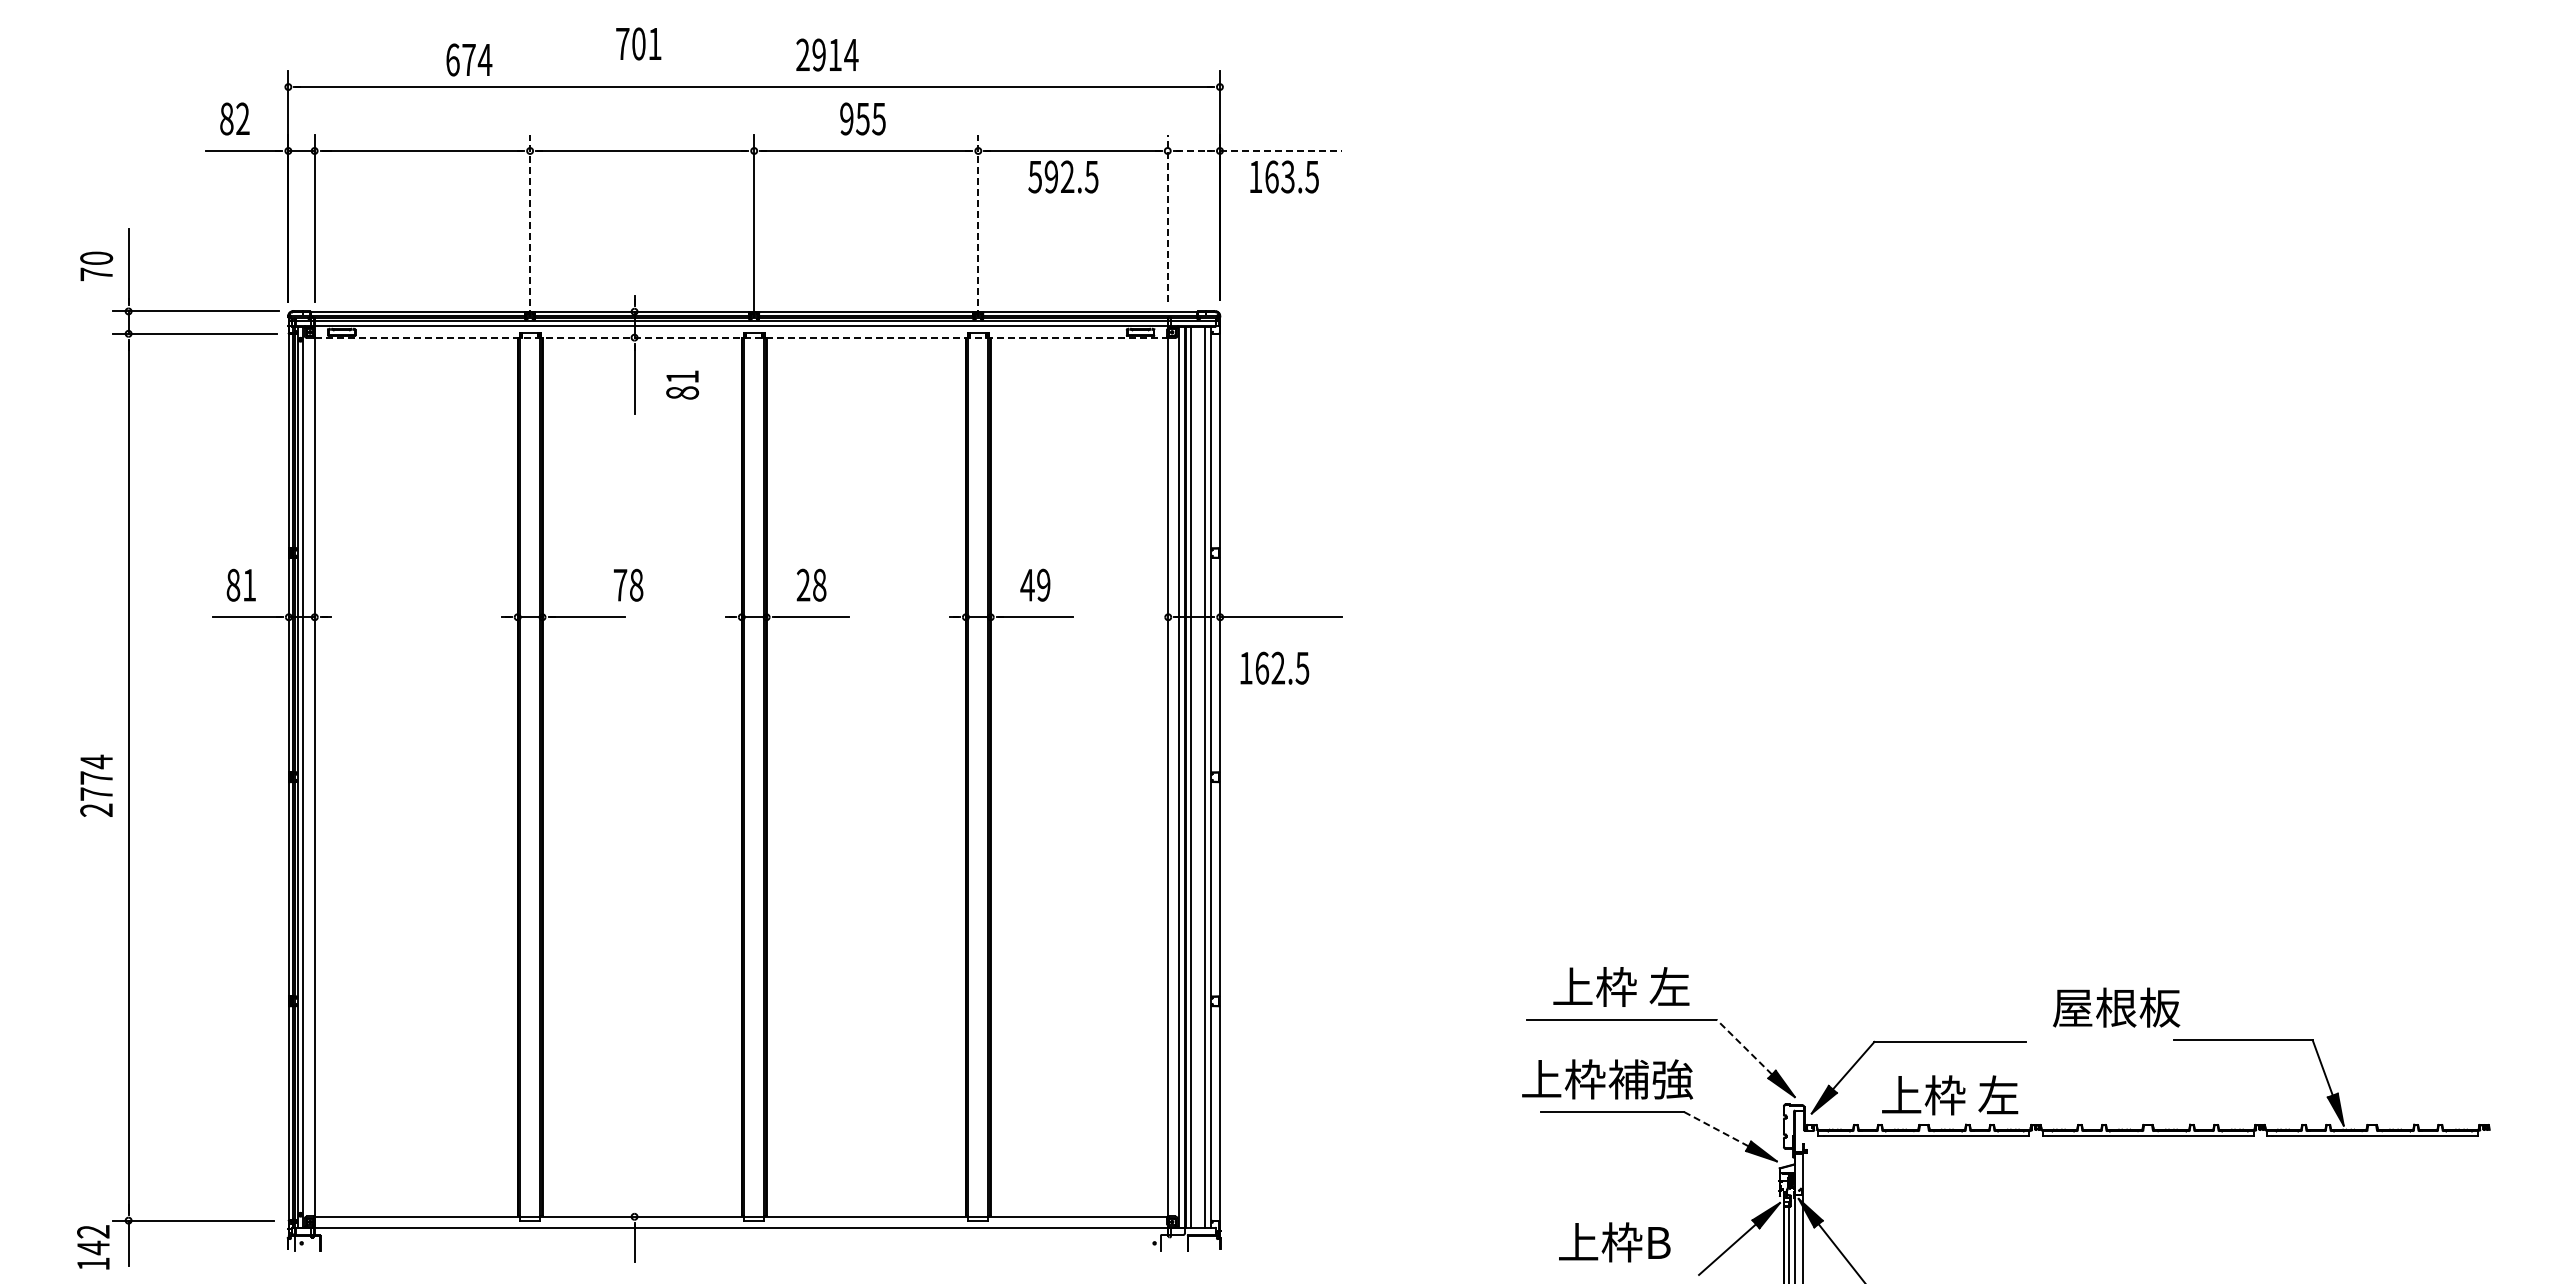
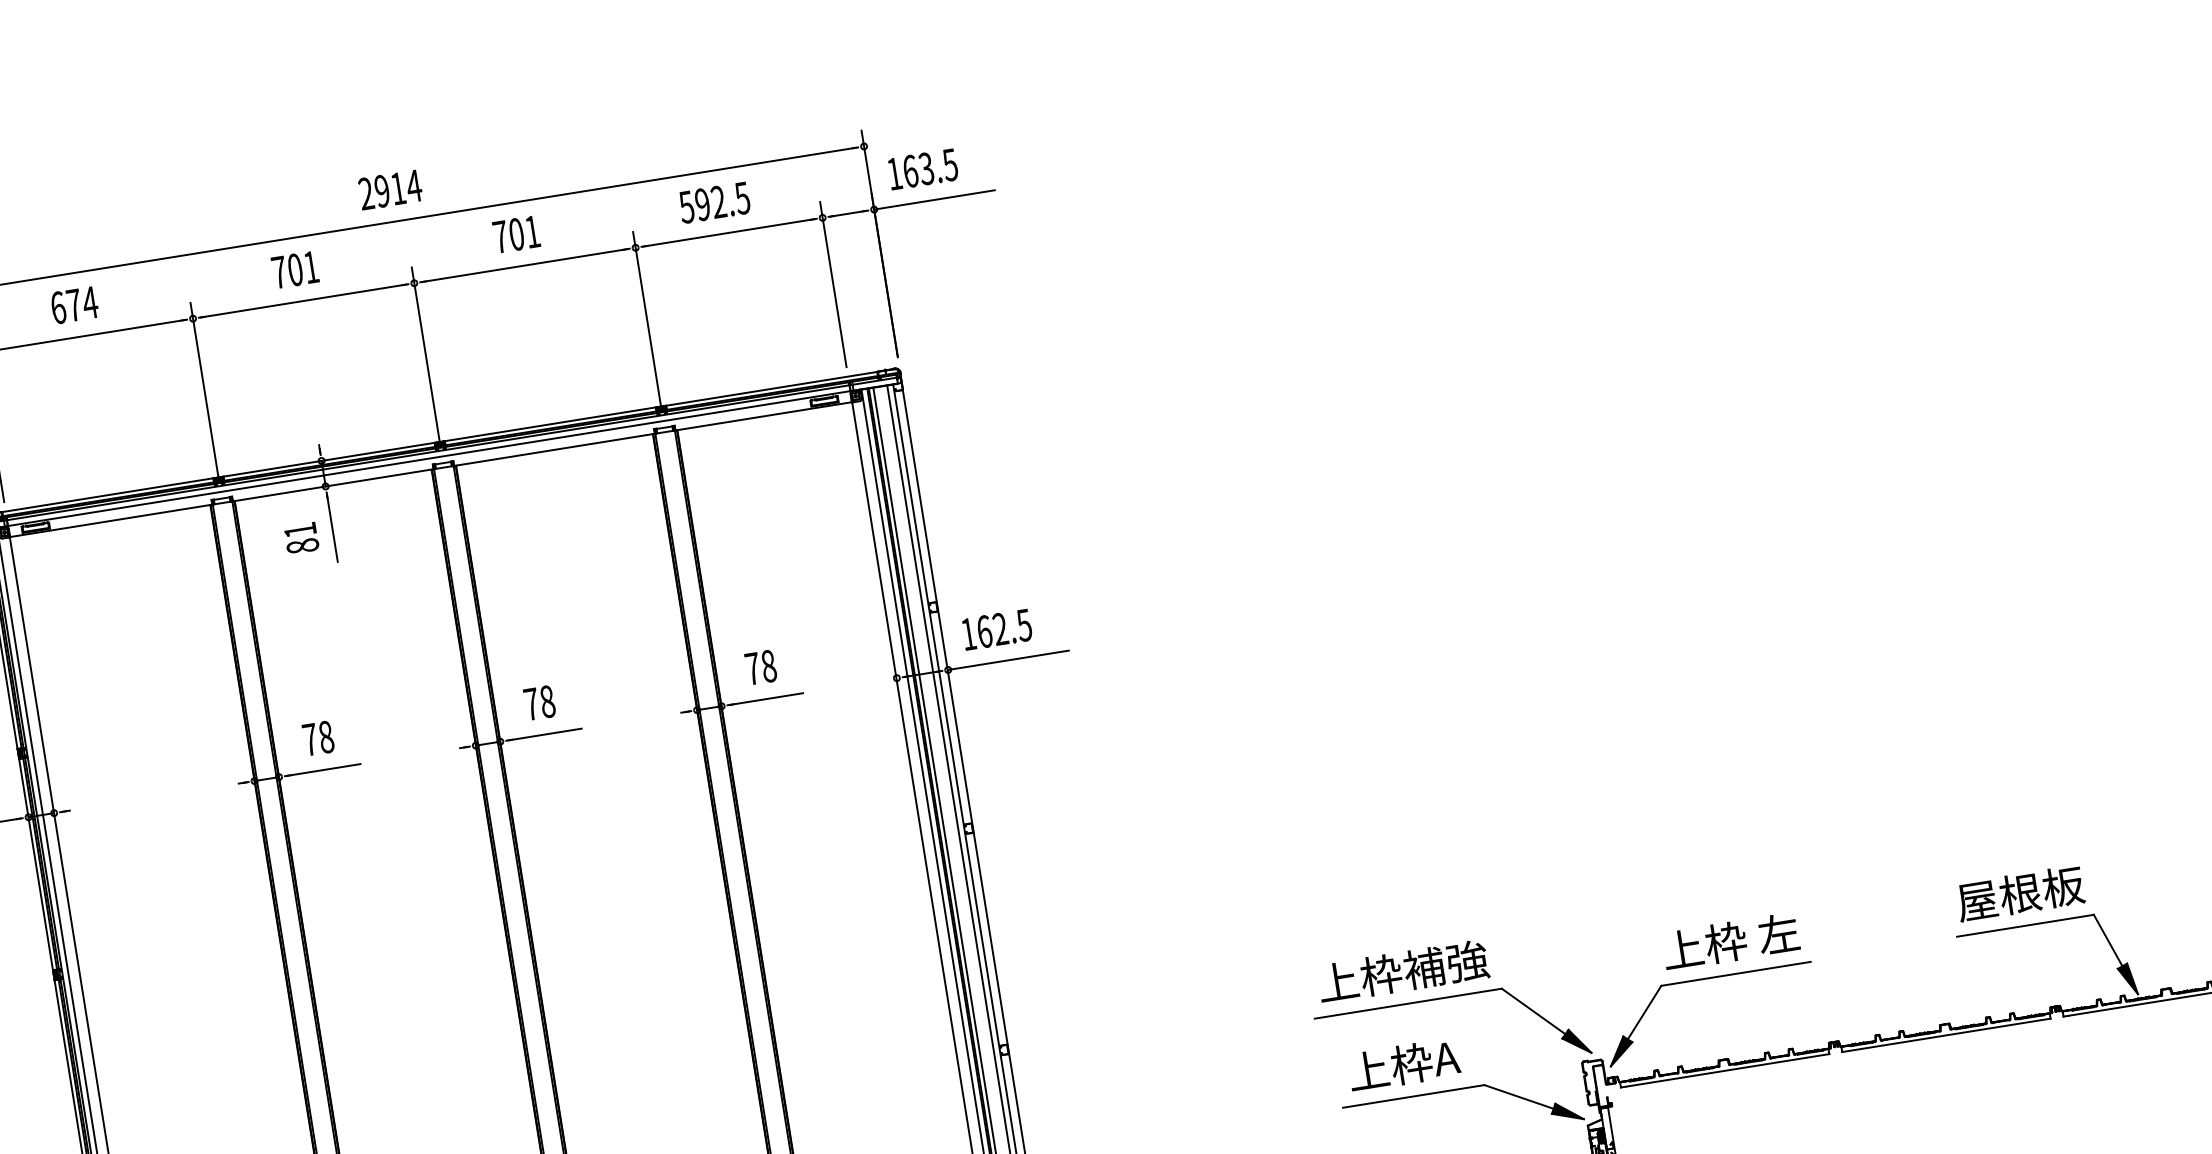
text: (638, 43) -> (294, 269), moved
text: (827, 54) -> (390, 189), moved
text: (469, 59) -> (74, 304), moved
text: (862, 118) -> (516, 234), 955 -> 701
line: (1194, 150) -> (848, 213), dashed -> solid
line: (1281, 150) -> (934, 199), dashed -> solid
text: (1063, 176) -> (714, 202), moved
text: (1284, 176) -> (922, 168), moved
line: (1167, 218) -> (833, 284), dashed -> solid
line: (530, 225) -> (205, 392), dashed -> solid
line: (978, 225) -> (647, 321), dashed -> solid
line: (741, 337) -> (431, 469), dashed -> solid
text: (682, 384) -> (301, 537), moved
text: (628, 584) -> (318, 737), moved
text: (803, 584) -> (531, 703), 28 -> 78
text: (1035, 584) -> (760, 666), 49 -> 78
text: (1274, 667) -> (996, 629), moved
text: (1621, 987) -> (1403, 972), 上枠 左 -> 上枠補強
text: (2116, 1007) -> (2020, 893), moved
line: (1743, 1046) -> (1532, 1011), dashed -> solid
text: (1607, 1079) -> (1403, 1065), 上枠補強 -> 上枠A
text: (1950, 1095) -> (1731, 941), moved
line: (1716, 1129) -> (1519, 1097), dashed -> solid

